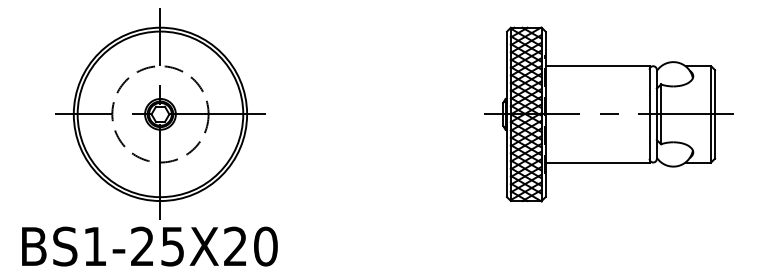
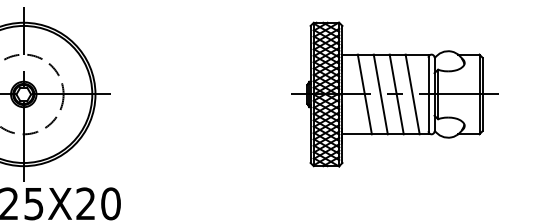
line: (572, 114) -> (364, 94), added
line: (591, 114) -> (380, 94), added
line: (610, 114) -> (396, 94), added
line: (629, 114) -> (411, 94), added

